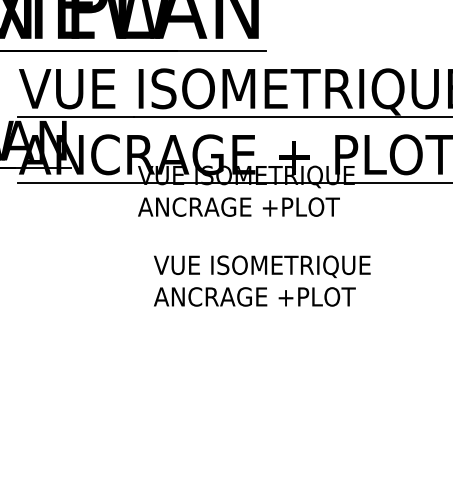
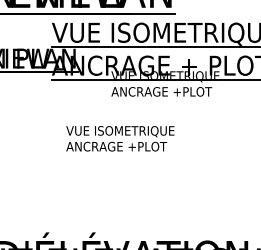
text: (262, 280) -> (120, 138), moved

